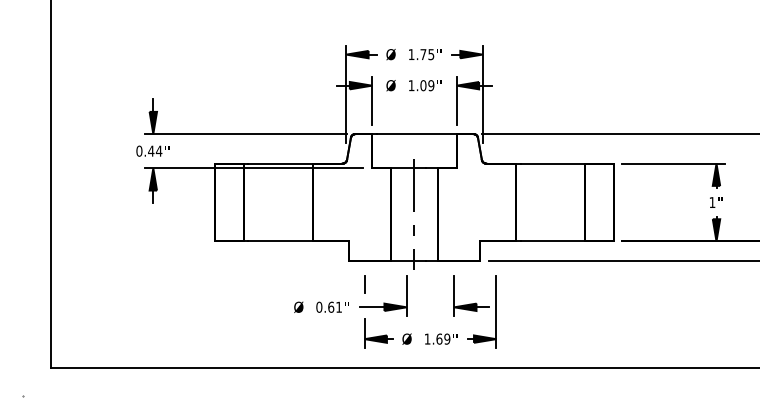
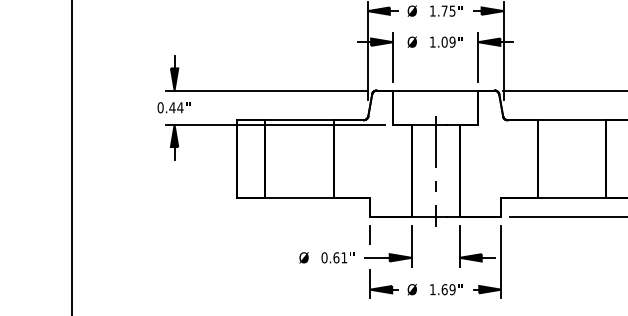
part: (395, 311) -> (400, 262), moved

